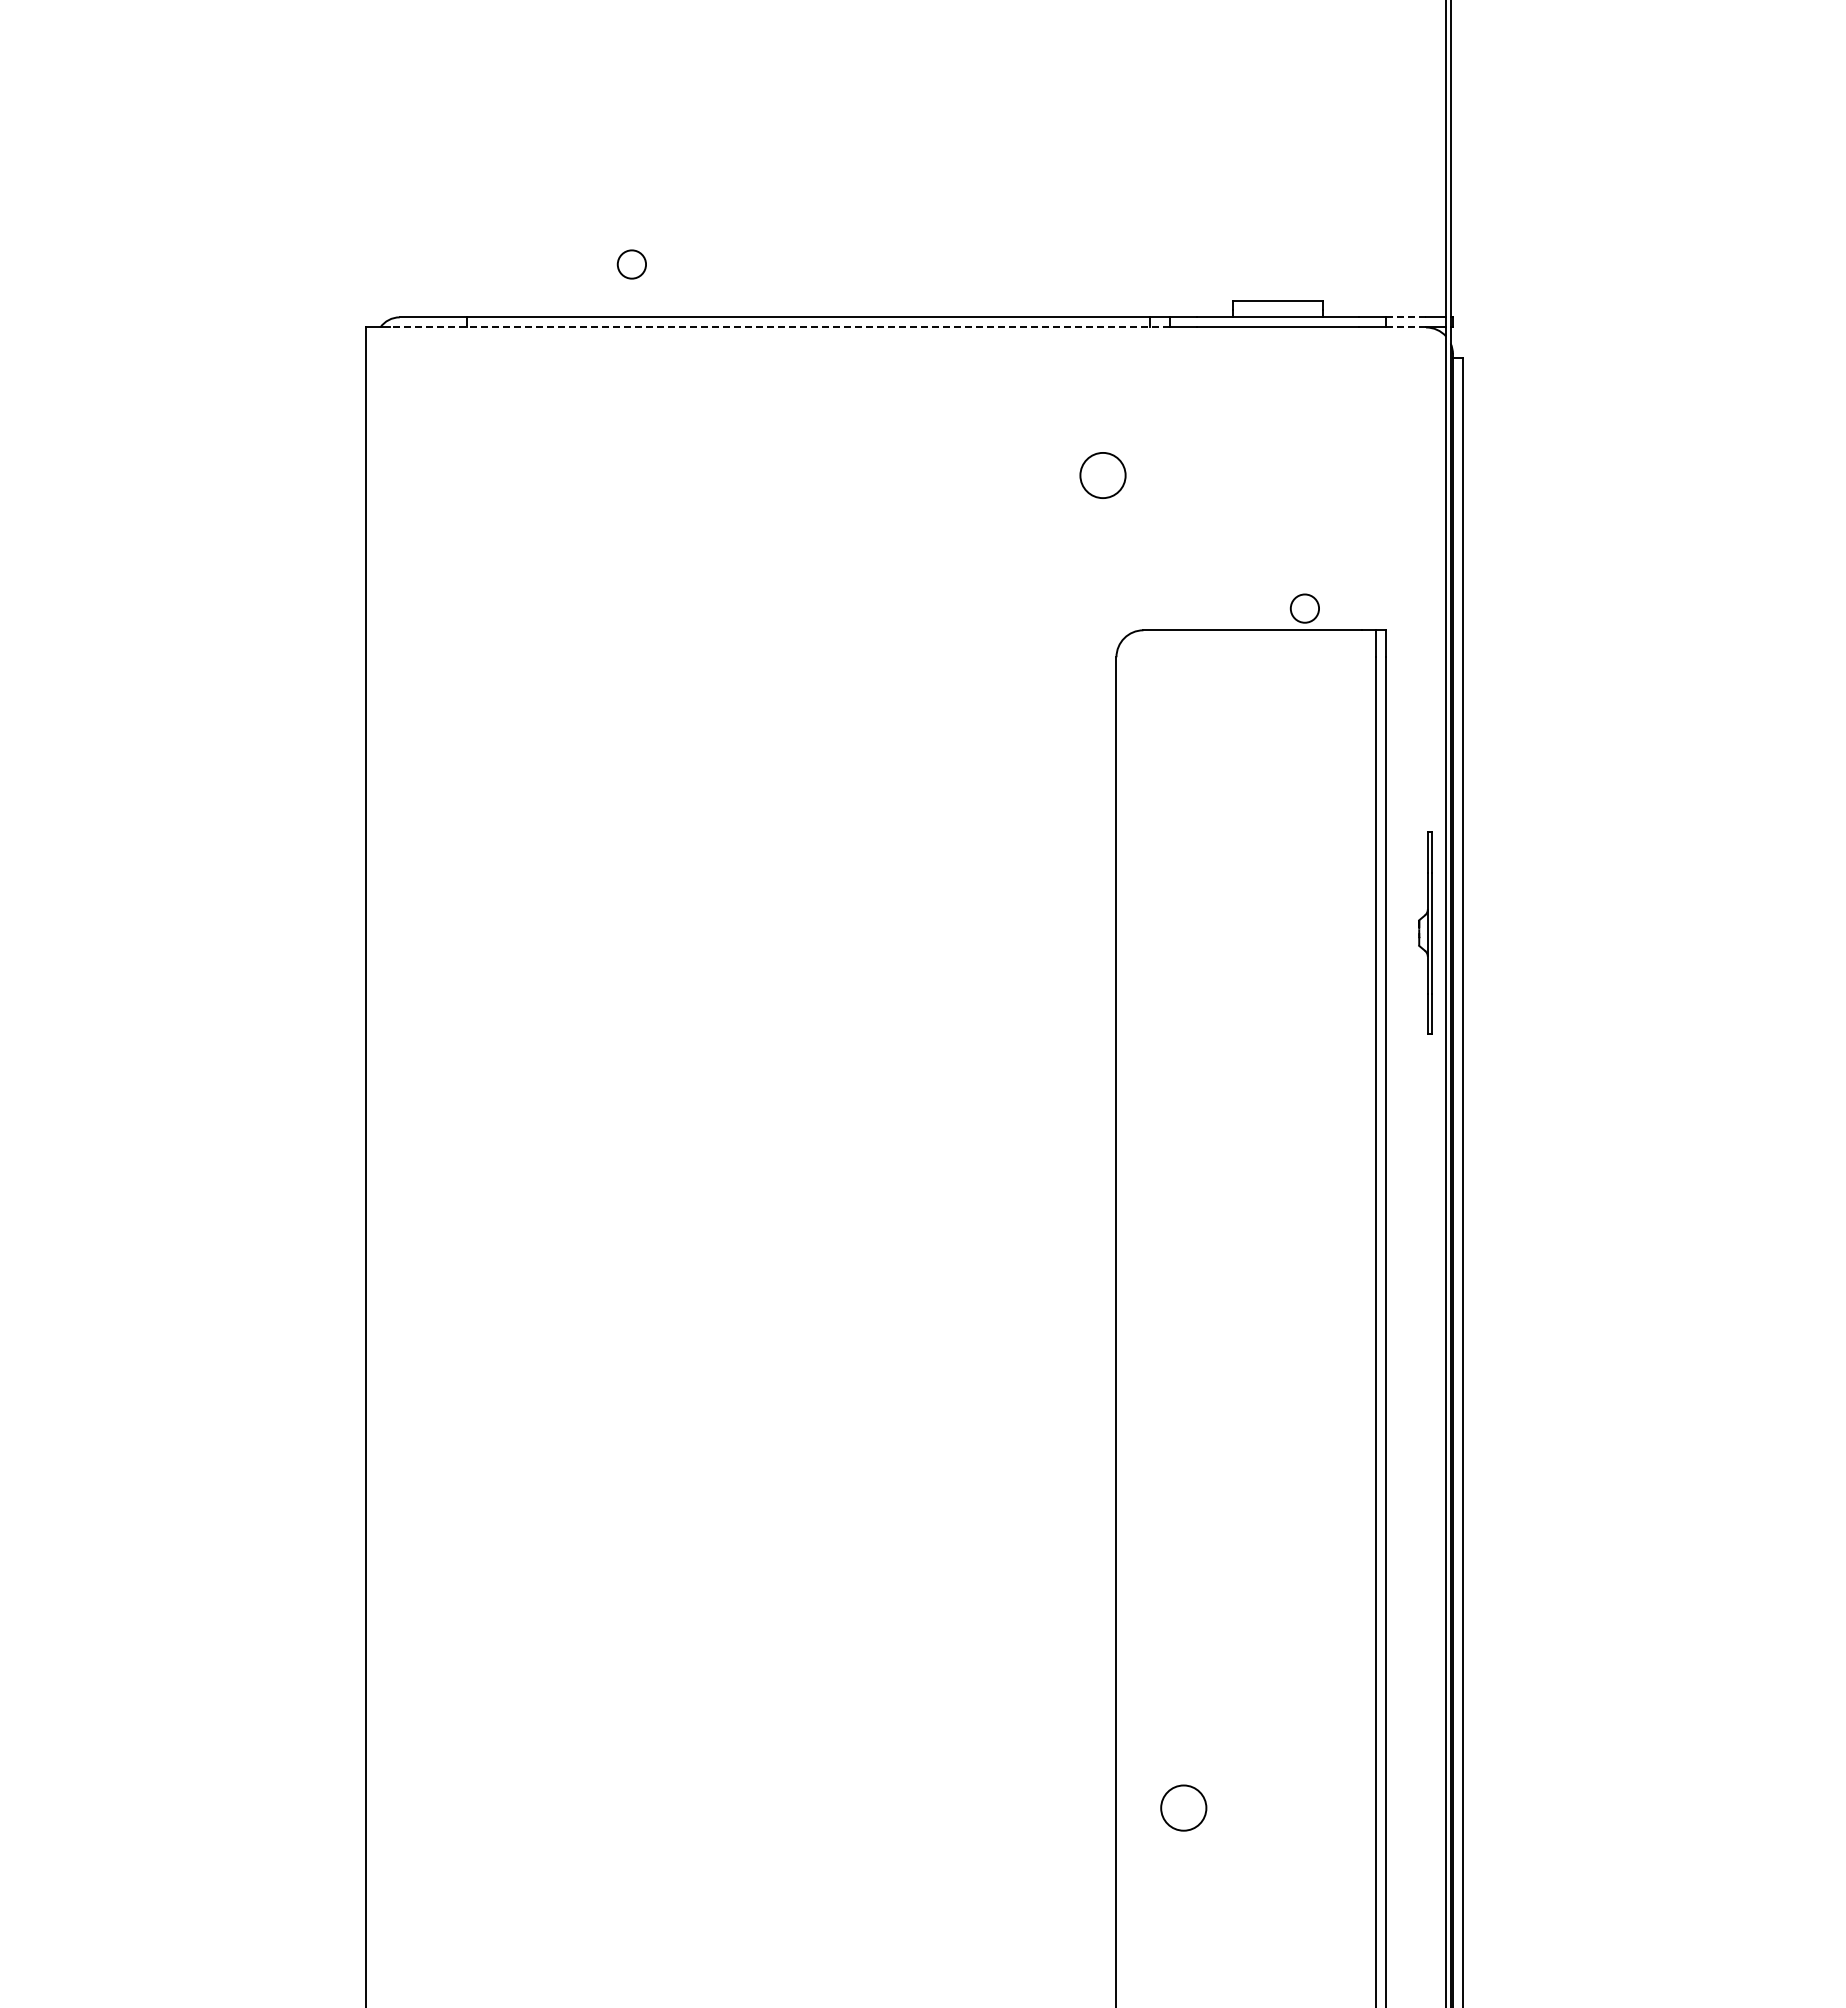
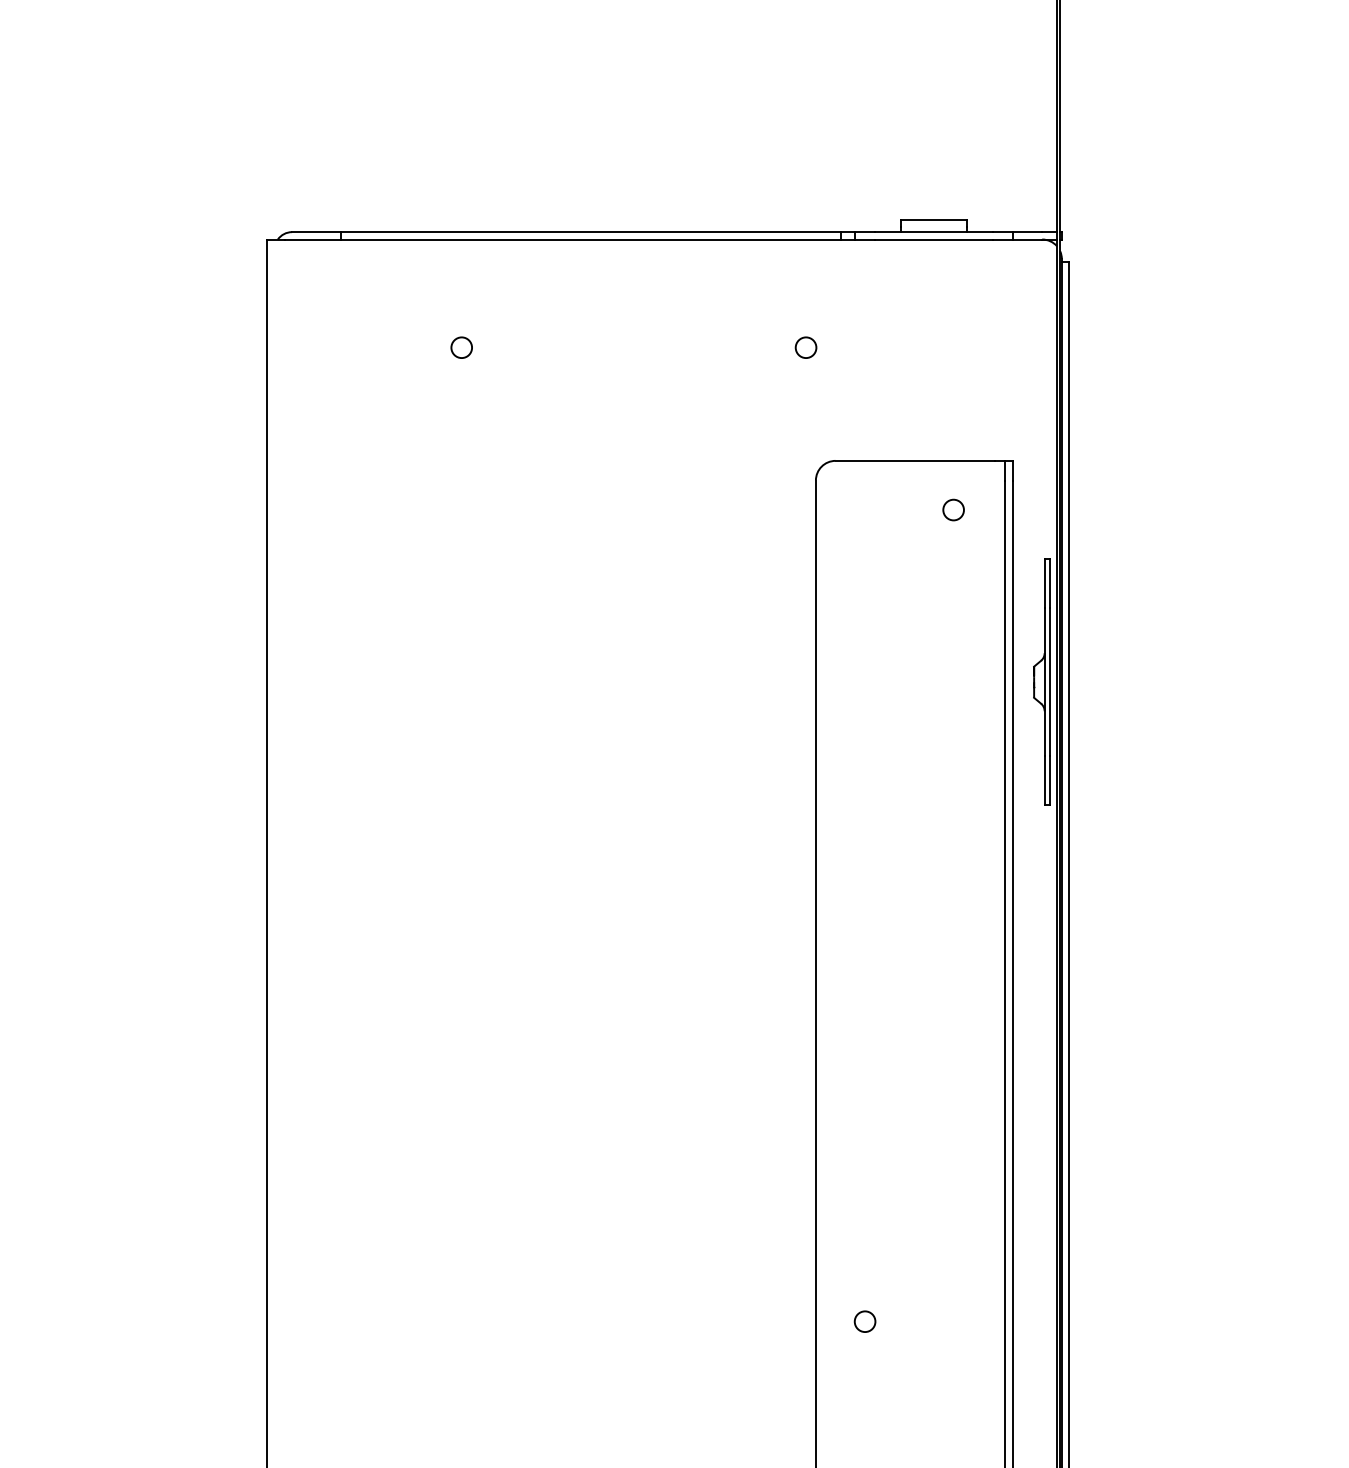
circle: (631, 264) -> (461, 347), moved
line: (1406, 317) -> (1027, 232), dashed -> solid
line: (779, 327) -> (569, 239), dashed -> solid
line: (1405, 327) -> (1027, 239), dashed -> solid
circle: (1102, 475) -> (805, 347), size x0.62
circle: (1304, 608) -> (953, 509), moved
part: (1425, 932) -> (1041, 681), size x1.67
circle: (1183, 1807) -> (864, 1321), size x0.62

